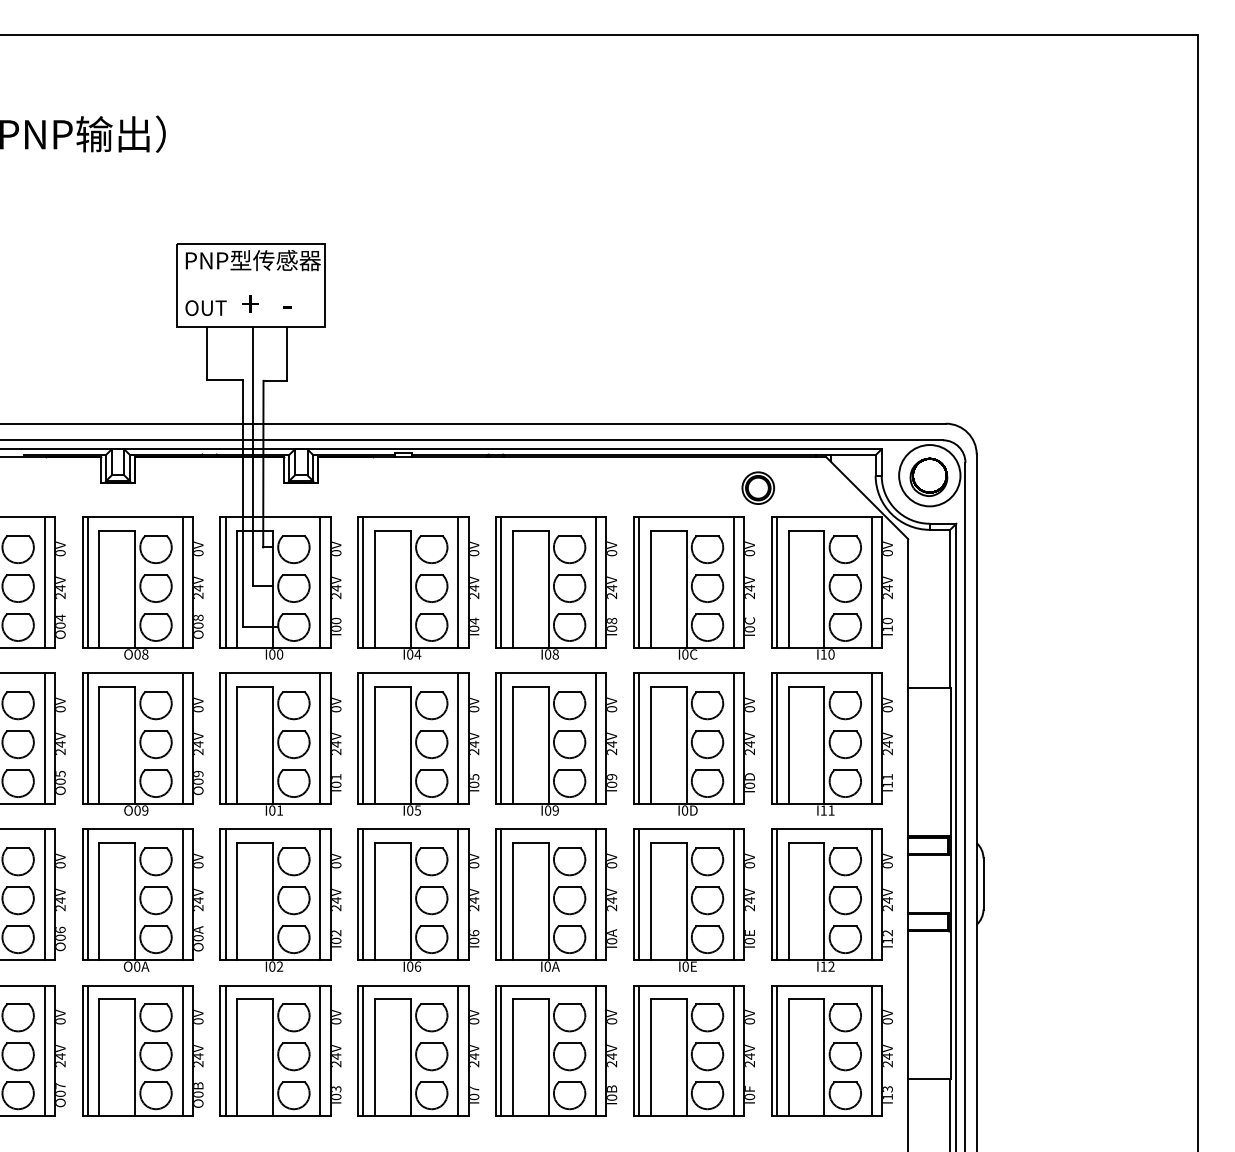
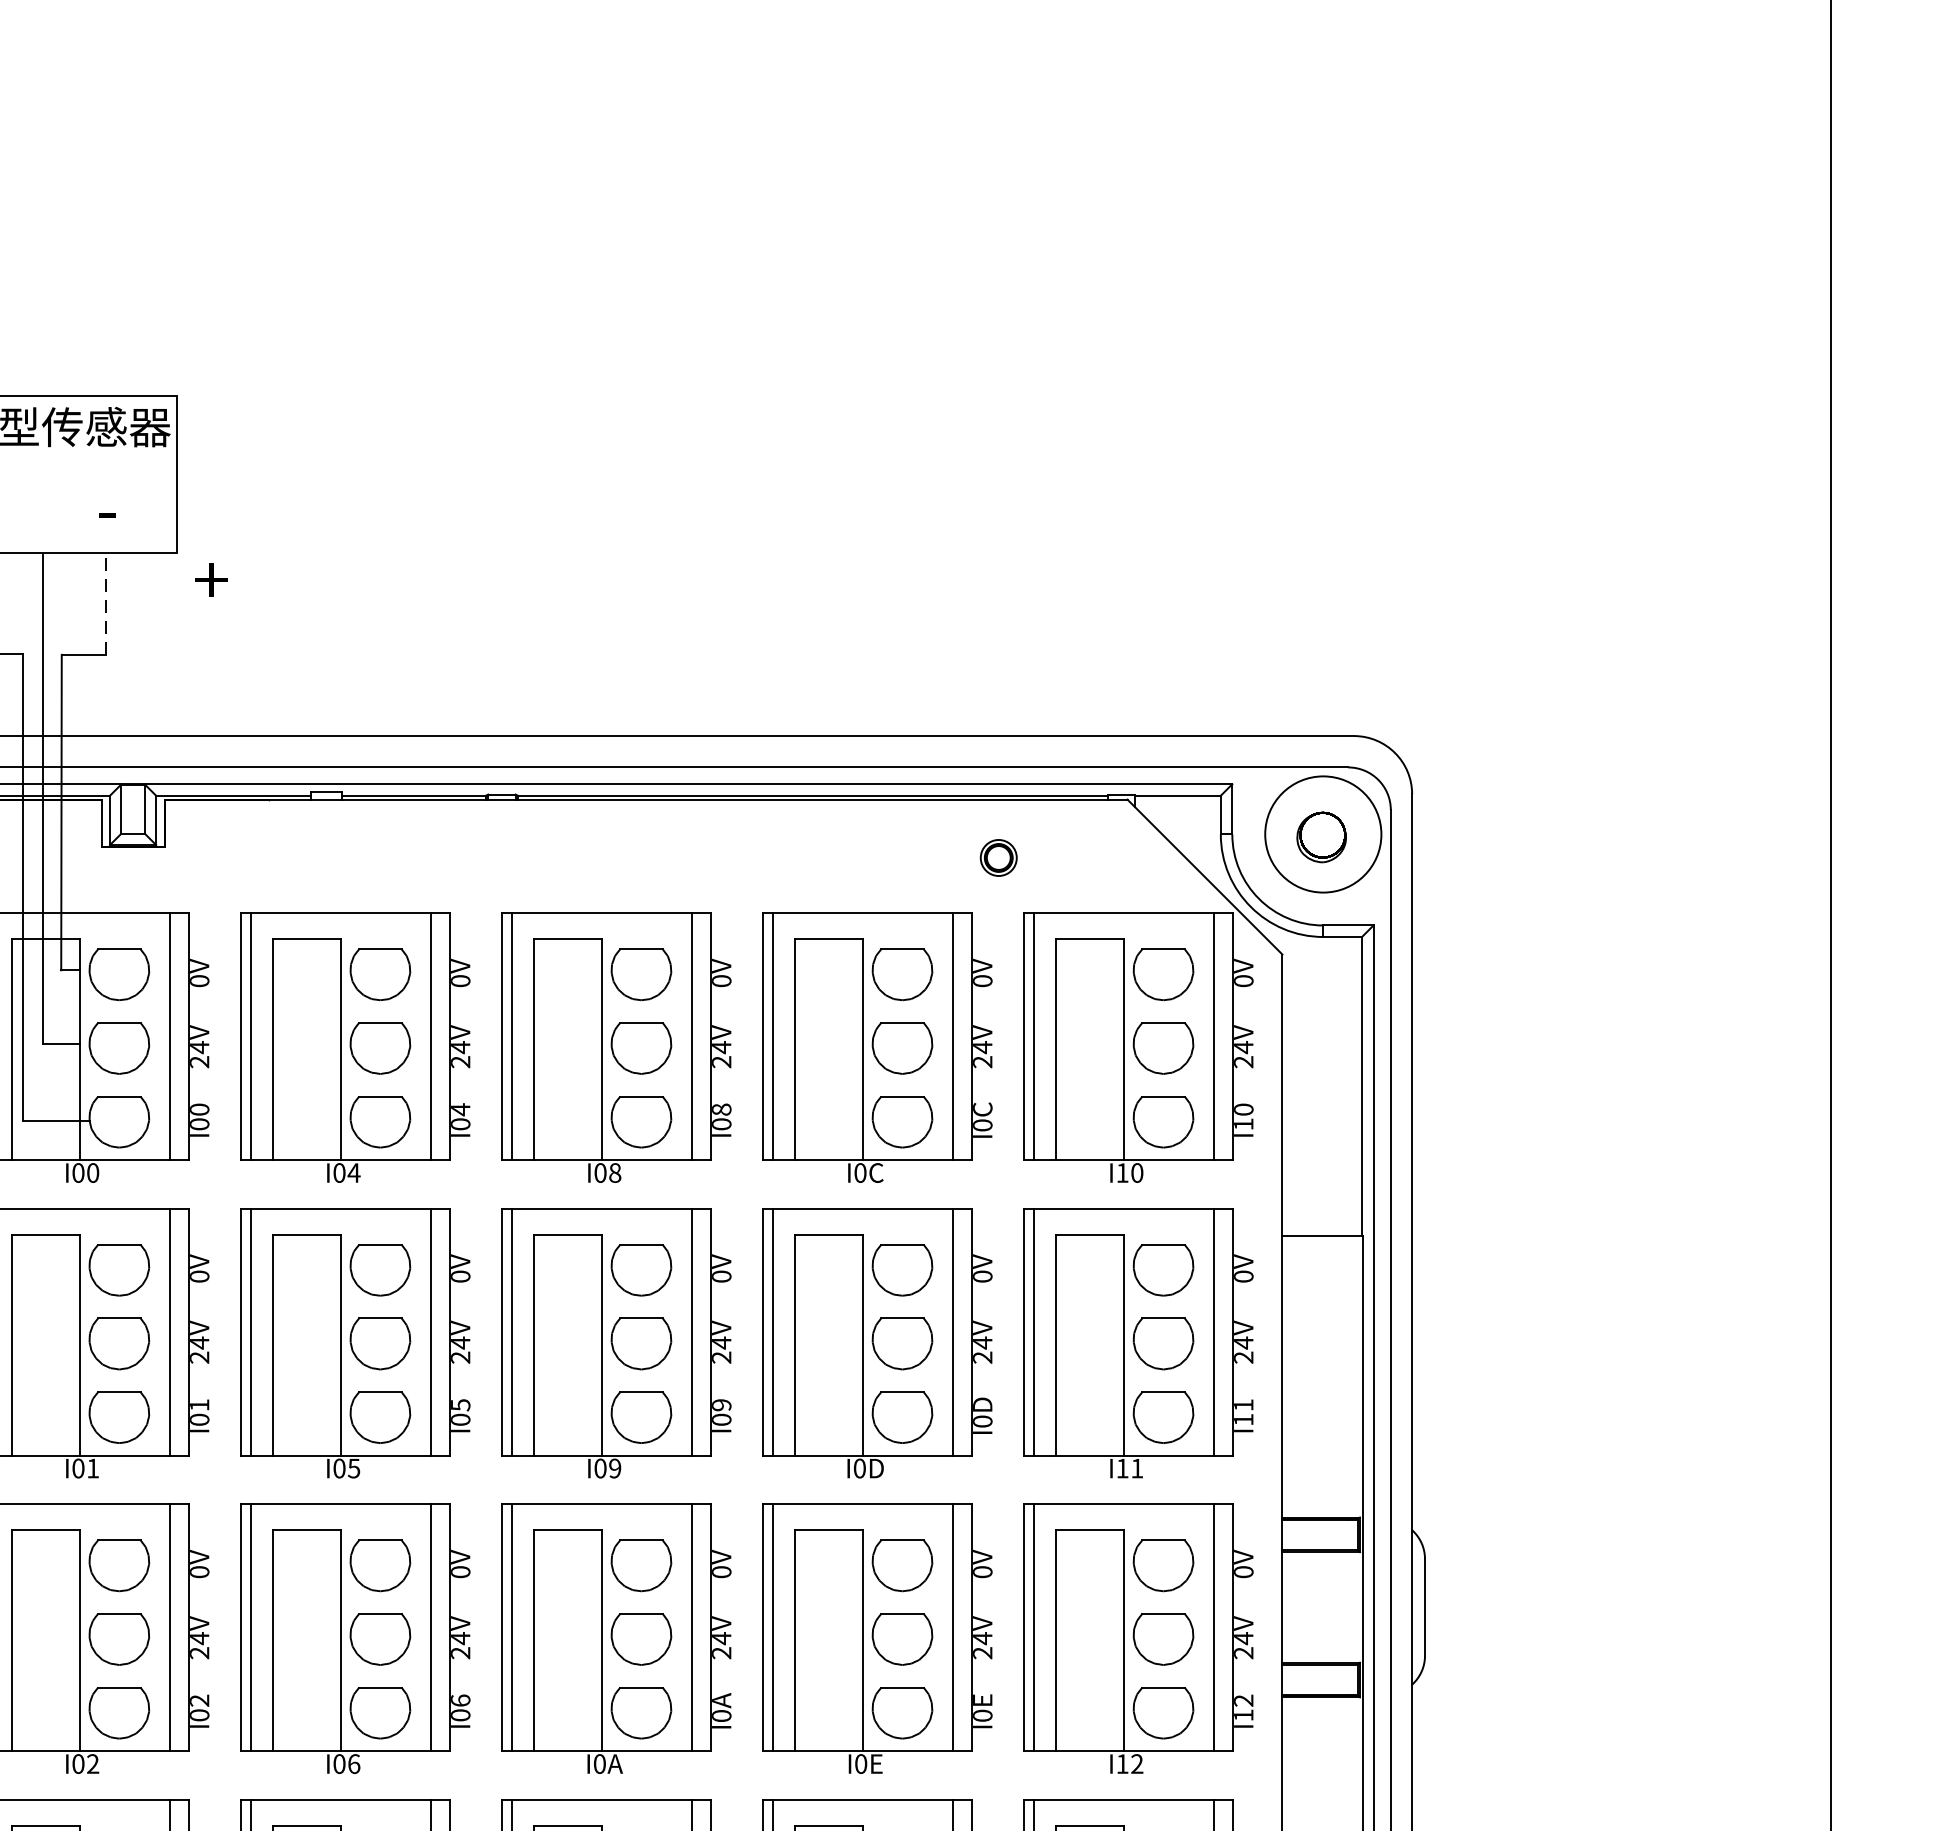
text: (250, 303) -> (211, 578), moved
line: (287, 354) -> (107, 605), solid -> dashed
part: (928, 476) -> (1320, 835), size x0.7
part: (758, 487) -> (998, 856), size x0.6

